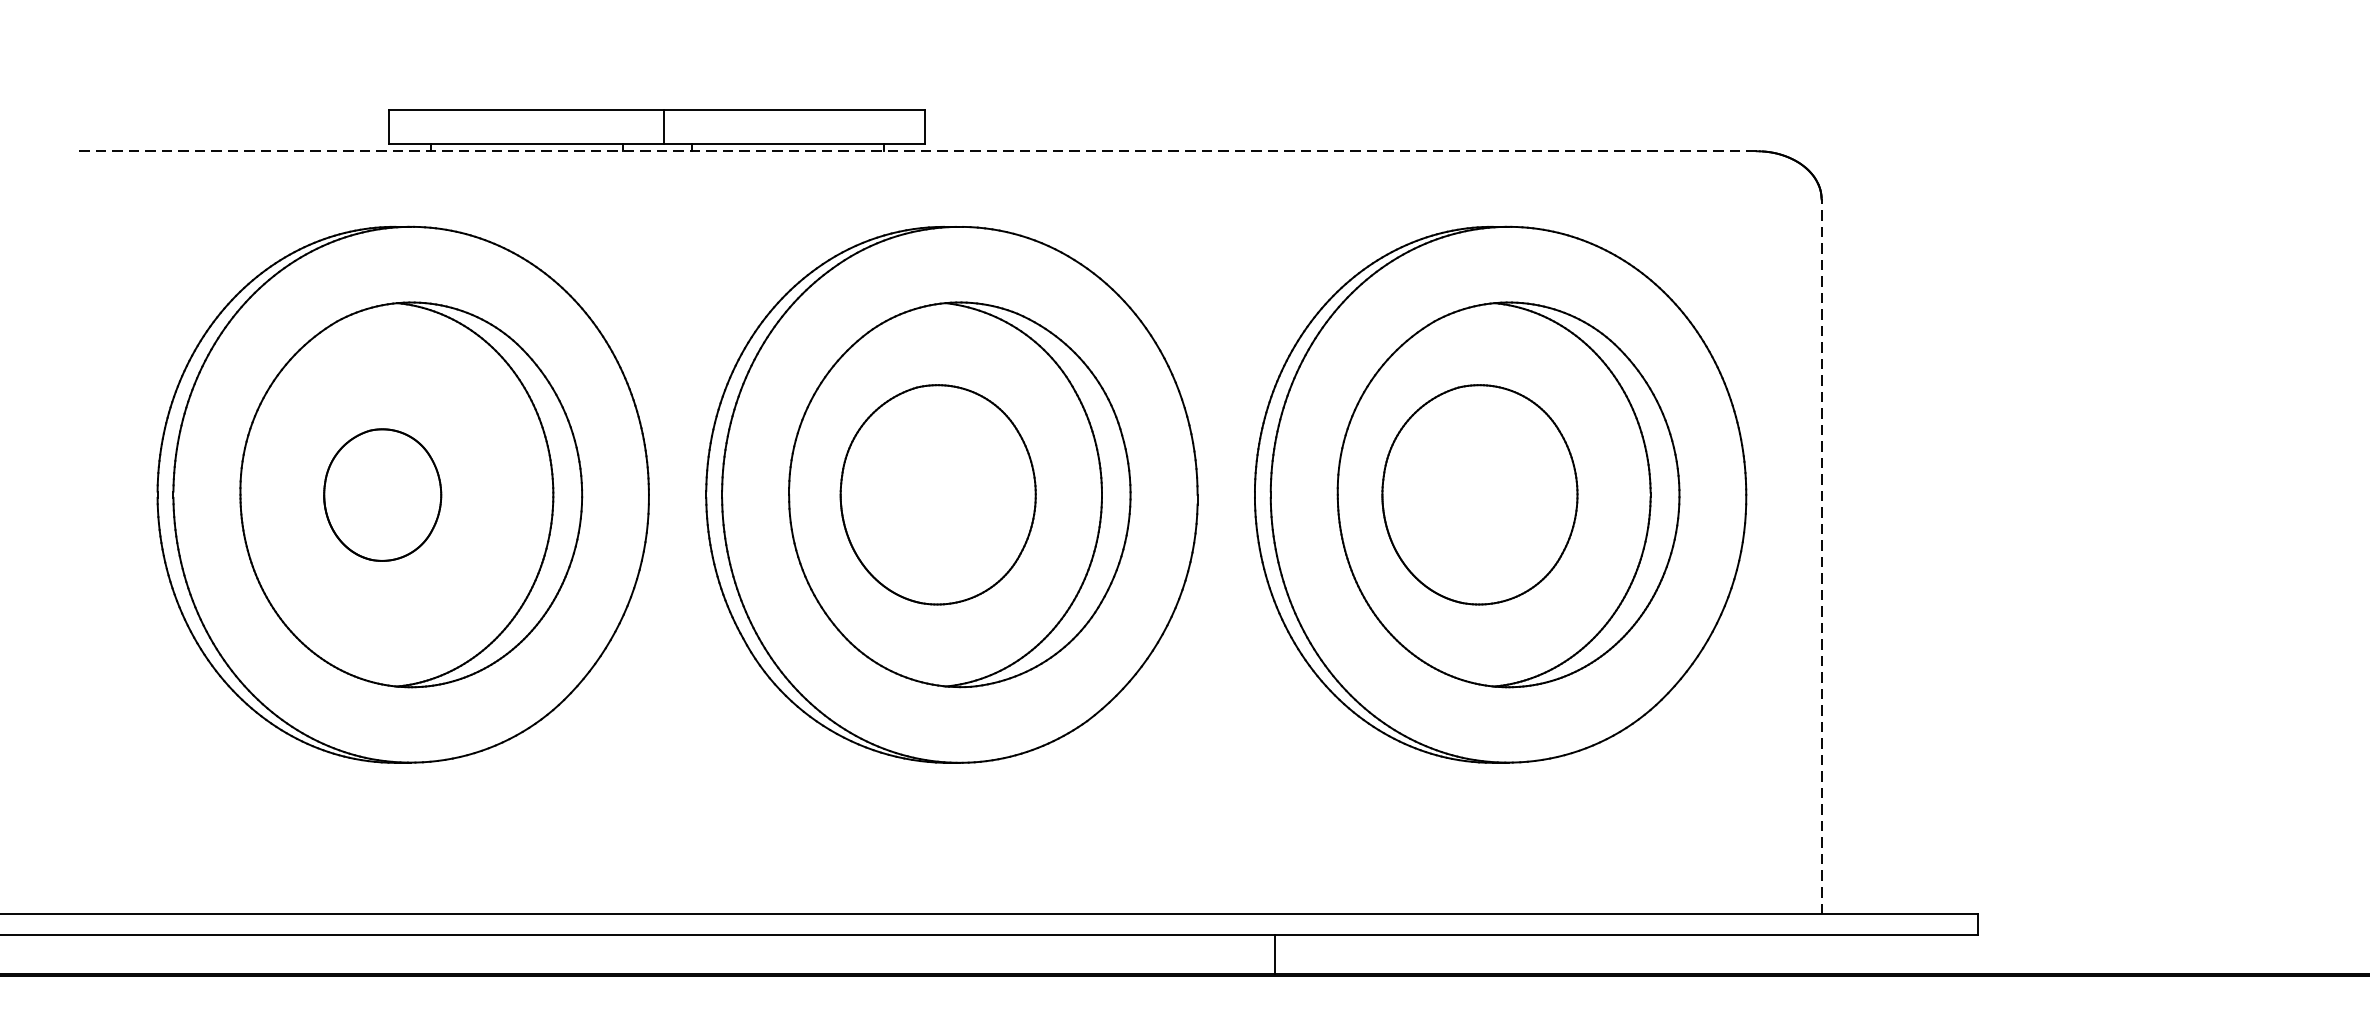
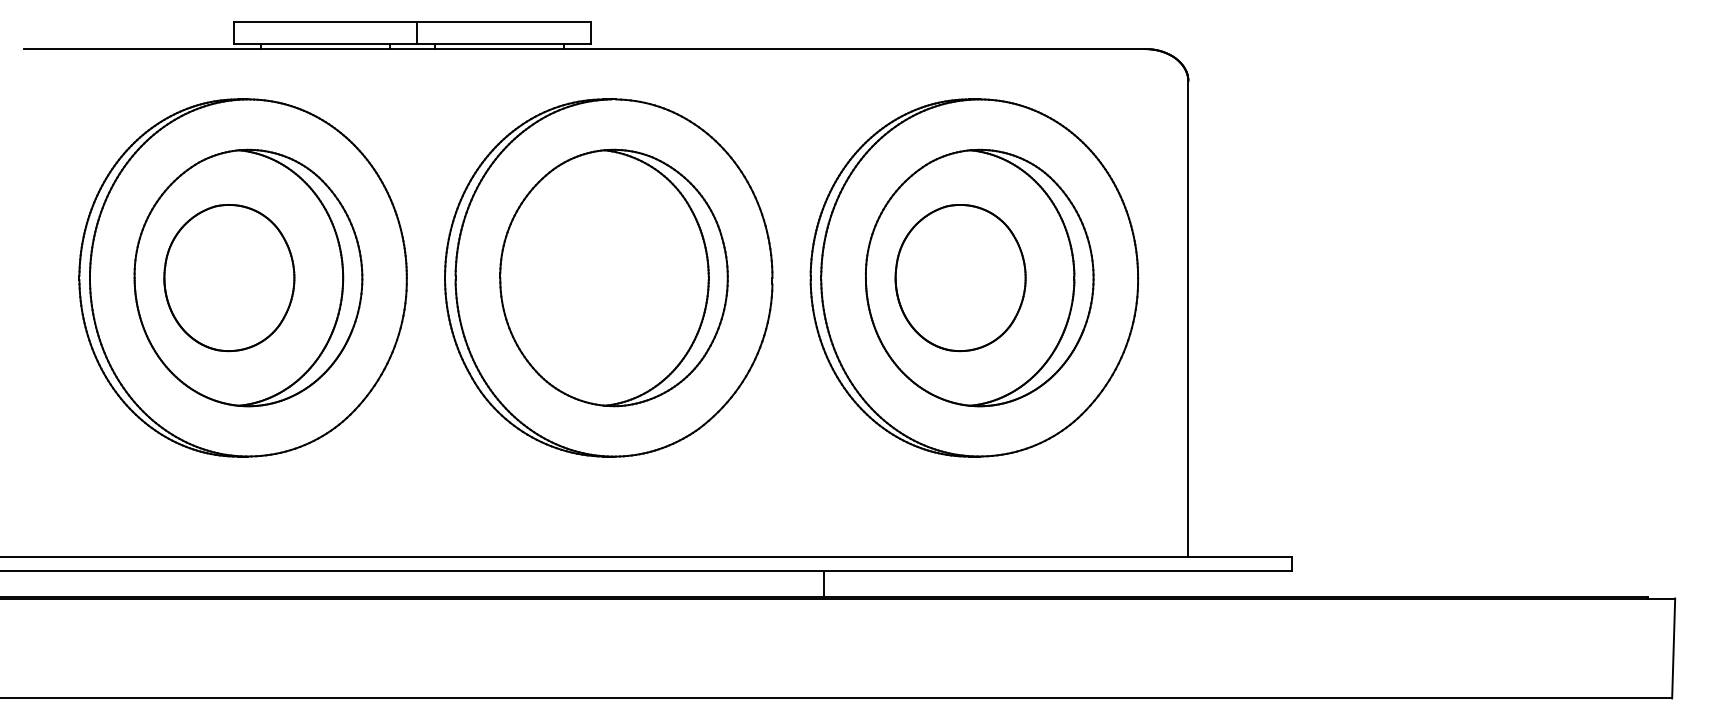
line: (915, 151) -> (584, 49), dashed -> solid
part: (382, 495) -> (229, 278), size x1.67
part: (938, 495) -> (599, 278), removed
line: (1821, 555) -> (1188, 318), dashed -> solid

